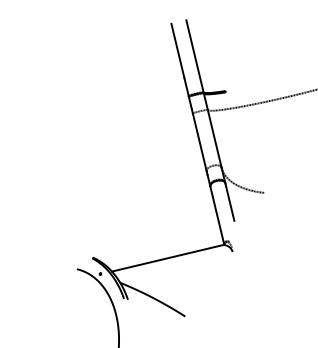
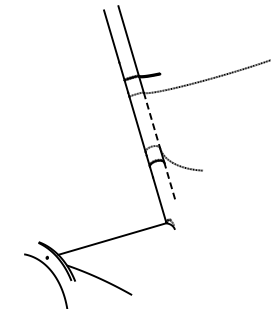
line: (214, 138) -> (151, 120), solid -> dashed
line: (229, 201) -> (169, 180), solid -> dashed

